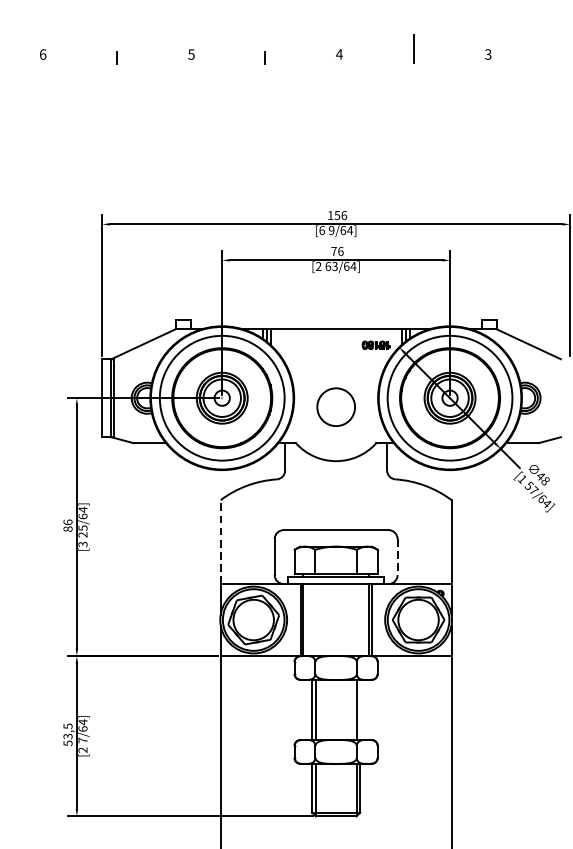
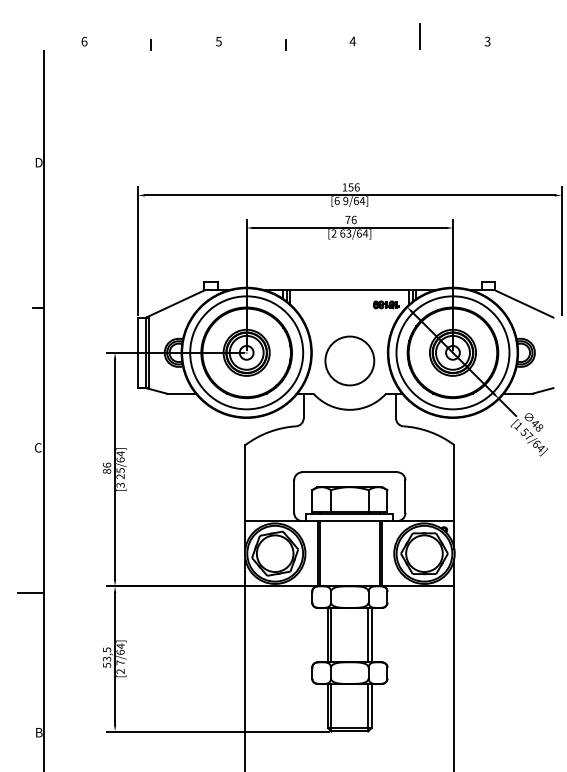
circle: (335, 406) -> (349, 360), size x1.43
line: (220, 542) -> (245, 483), dashed -> solid
line: (397, 557) -> (405, 497), dashed -> solid
line: (360, 710) -> (371, 635), added

